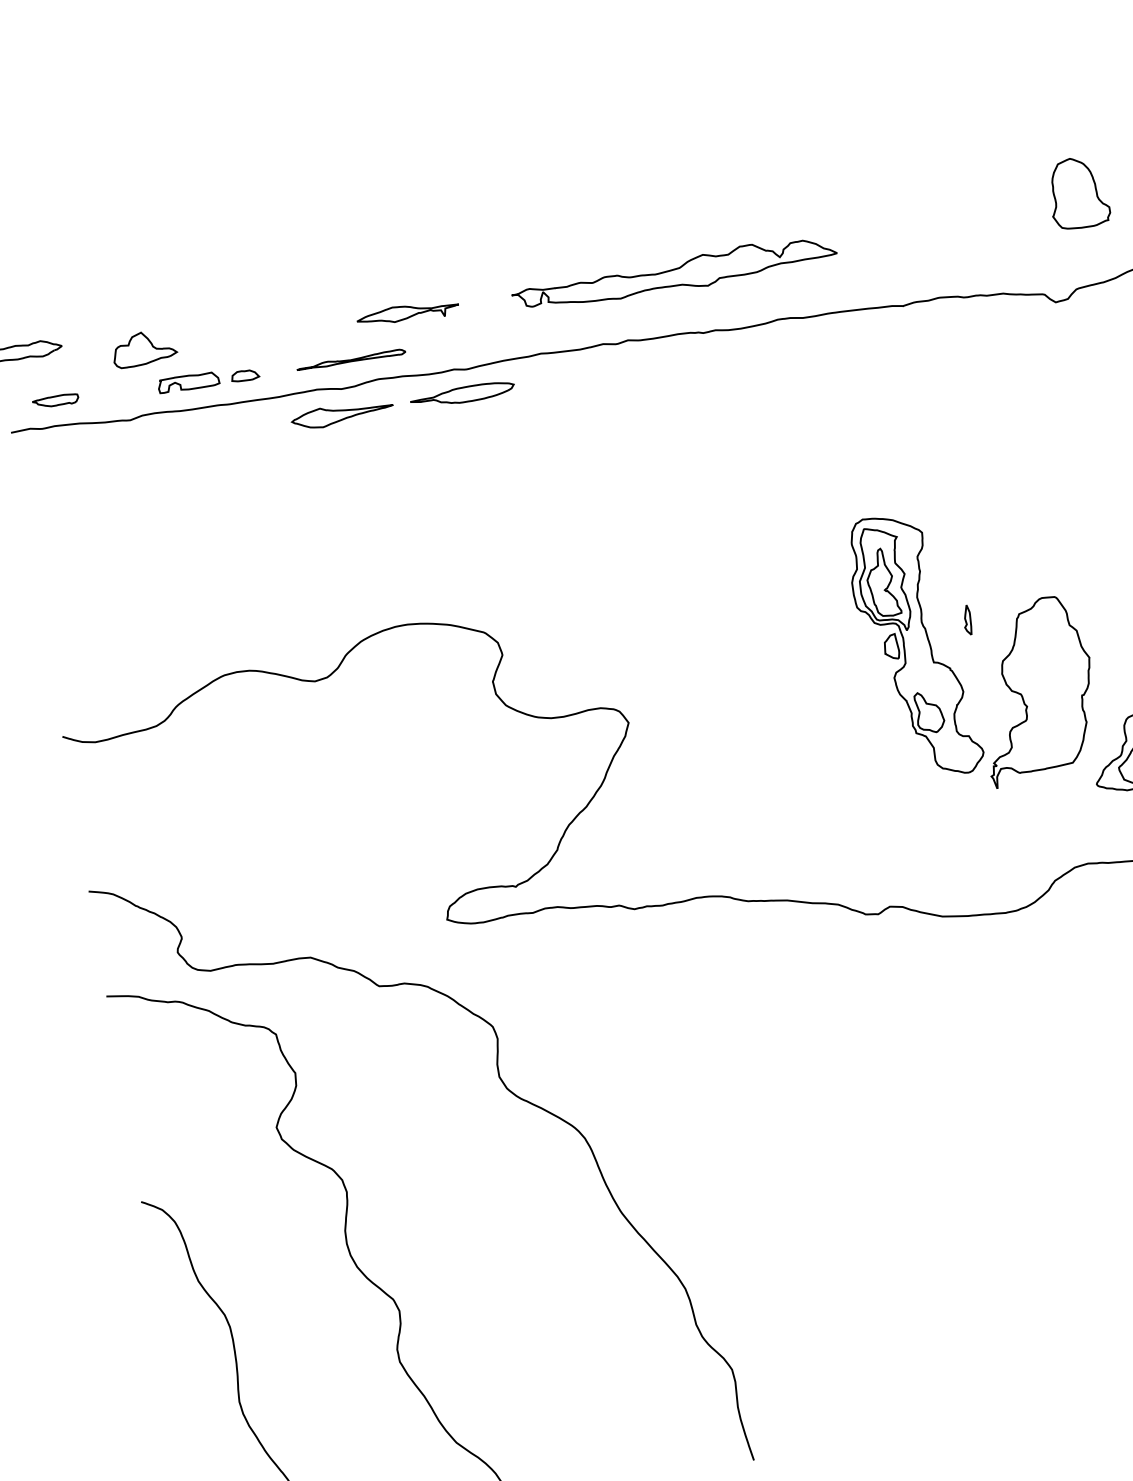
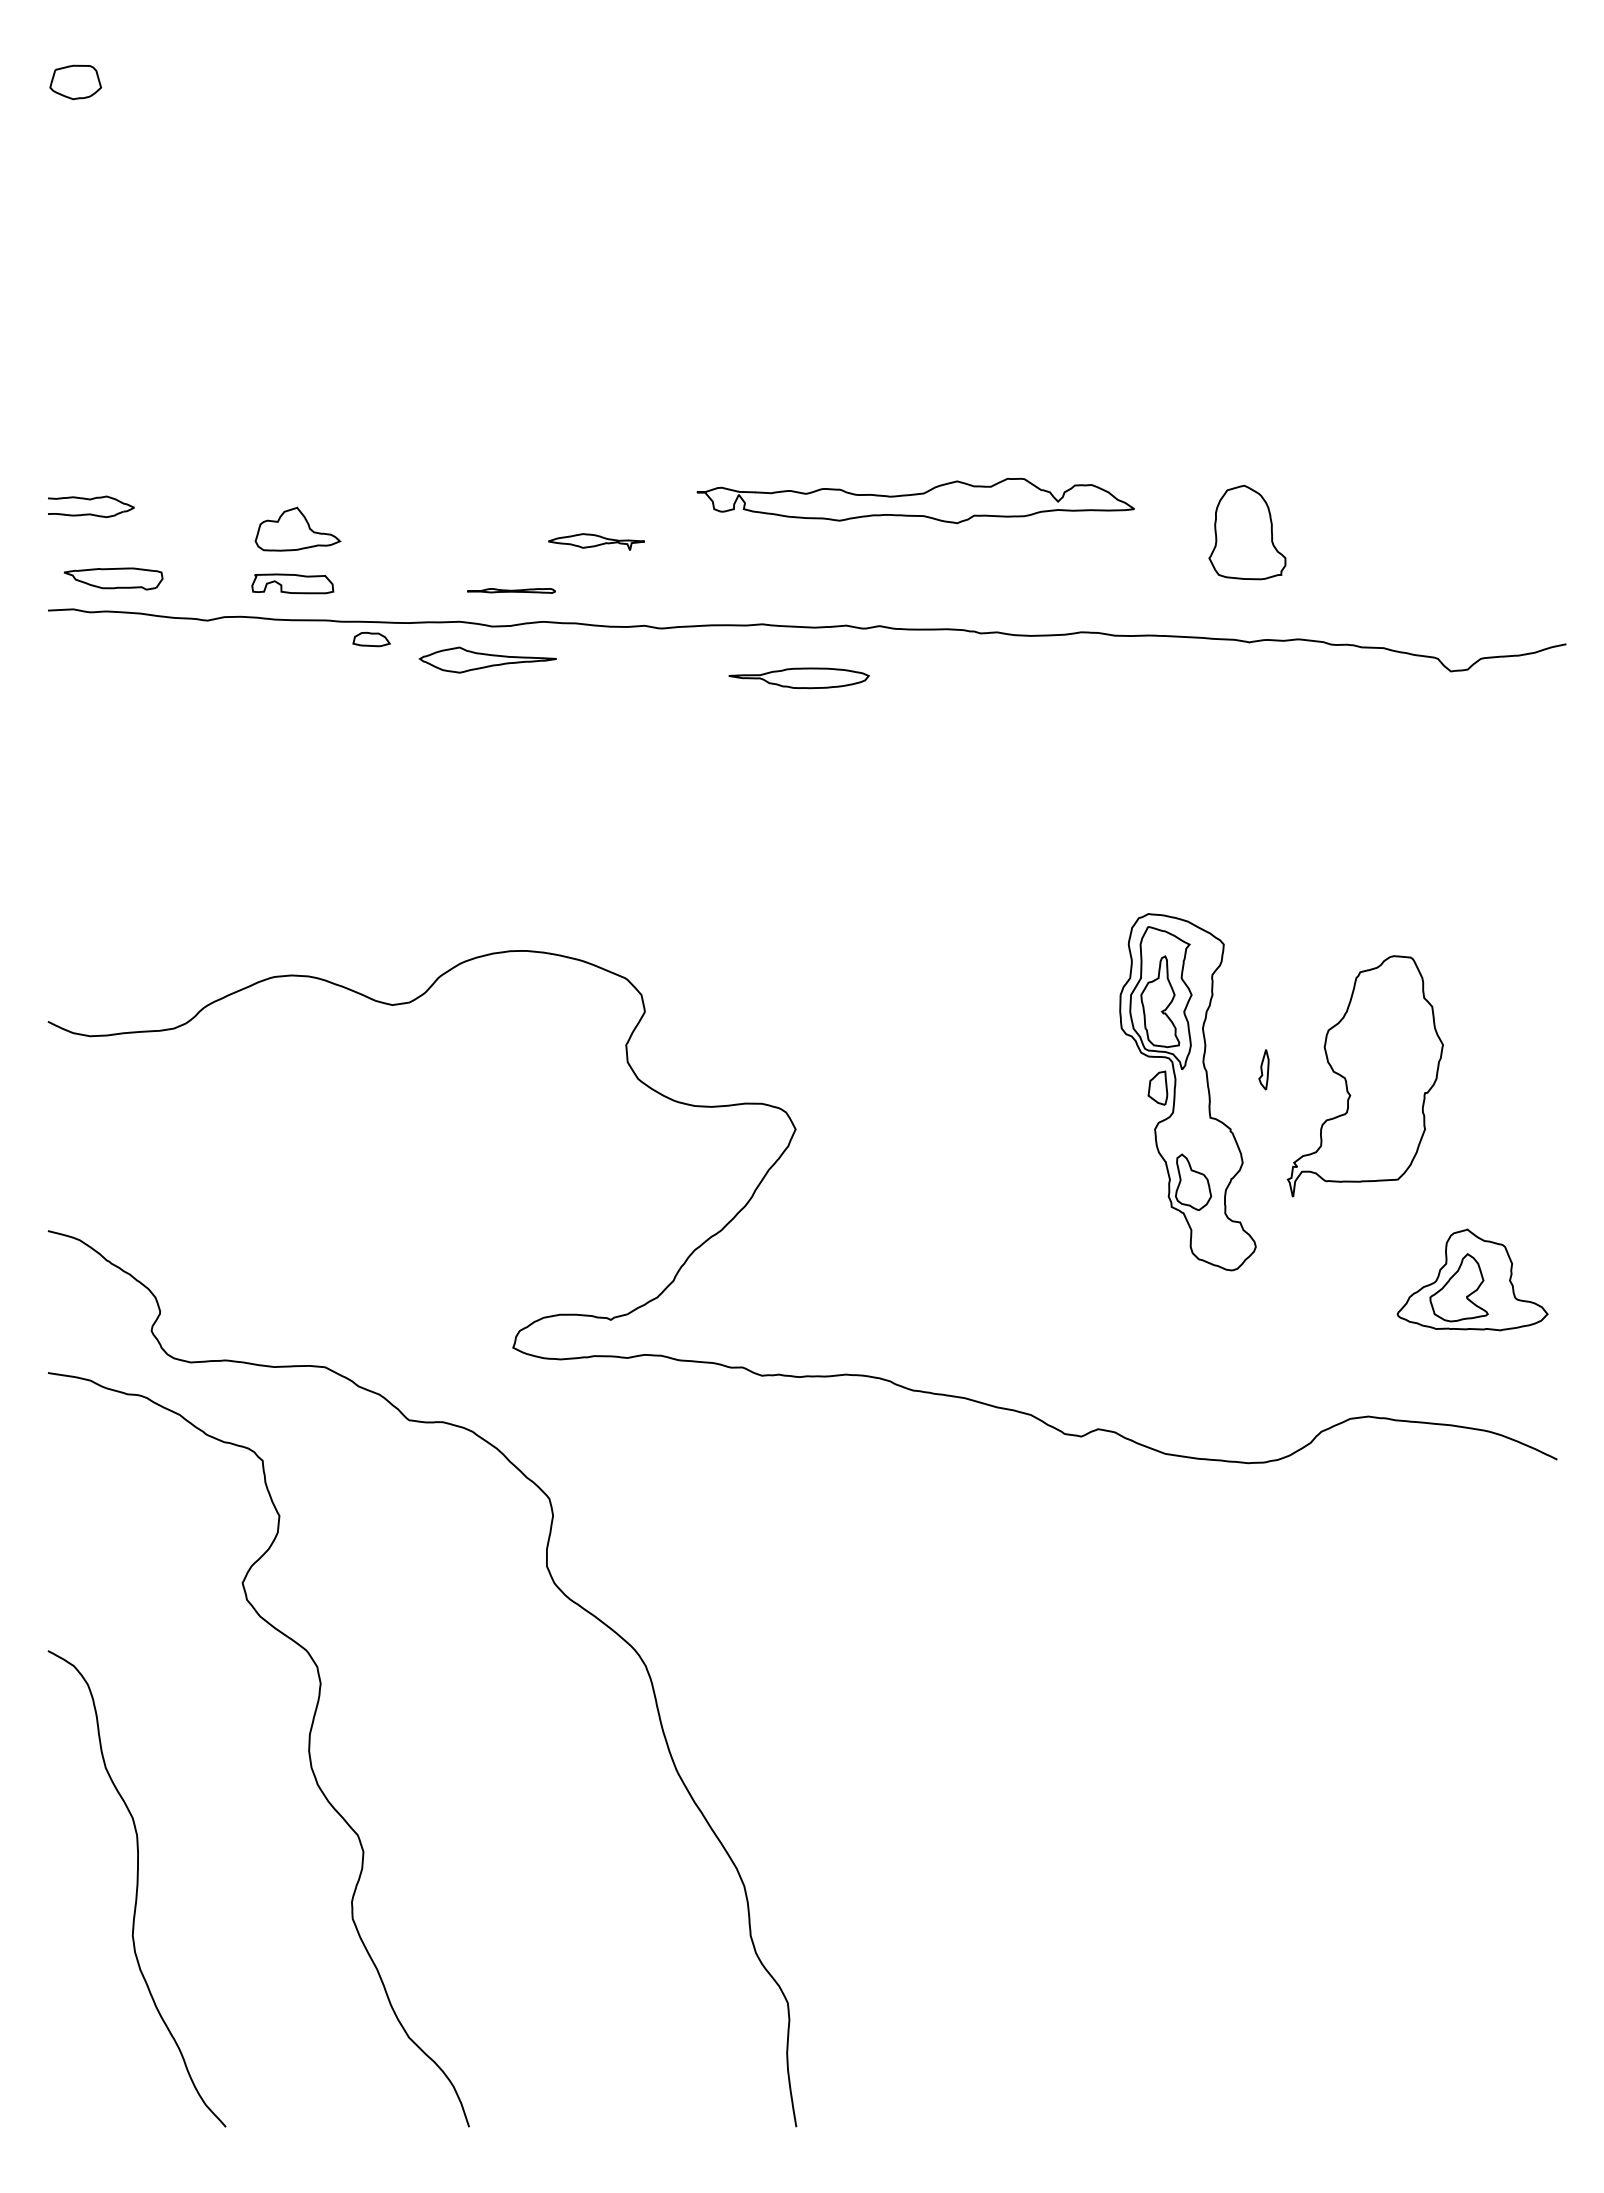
part: (1078, 192) -> (1247, 532), moved
part: (674, 274) -> (915, 500), moved
part: (407, 313) -> (596, 541), size x0.7
part: (143, 347) -> (297, 528), moved
part: (351, 360) -> (511, 590), size x0.6
part: (245, 375) -> (371, 639), moved
part: (462, 395) -> (798, 678), moved
part: (55, 400) -> (113, 578), size x1.6
part: (1035, 690) -> (1364, 1076), moved

